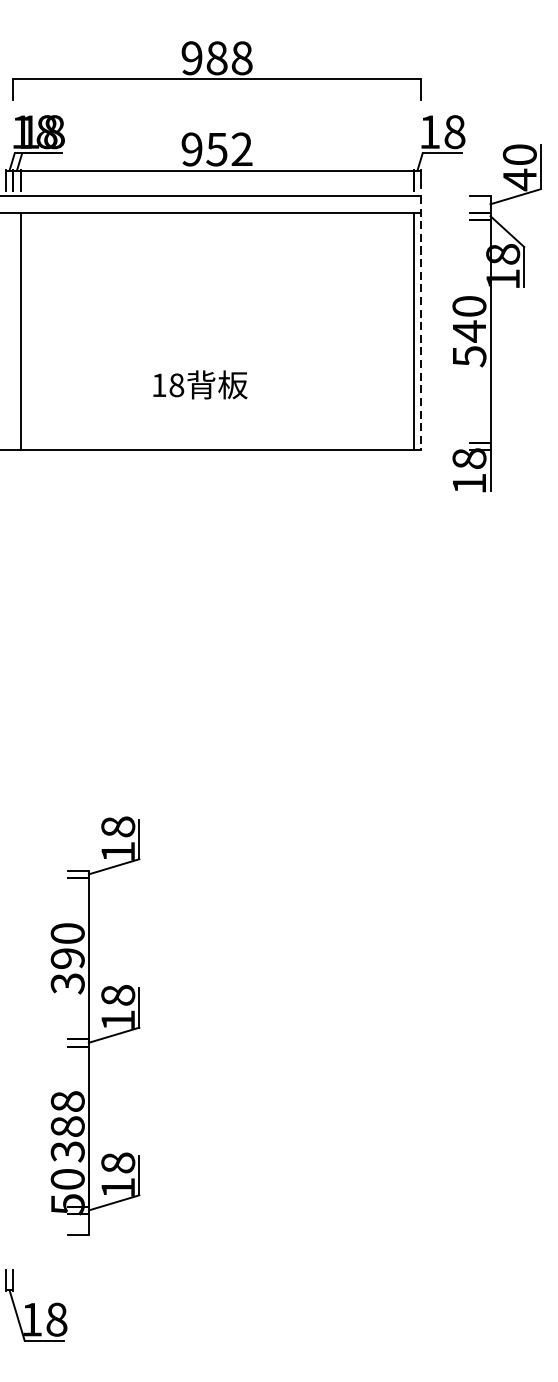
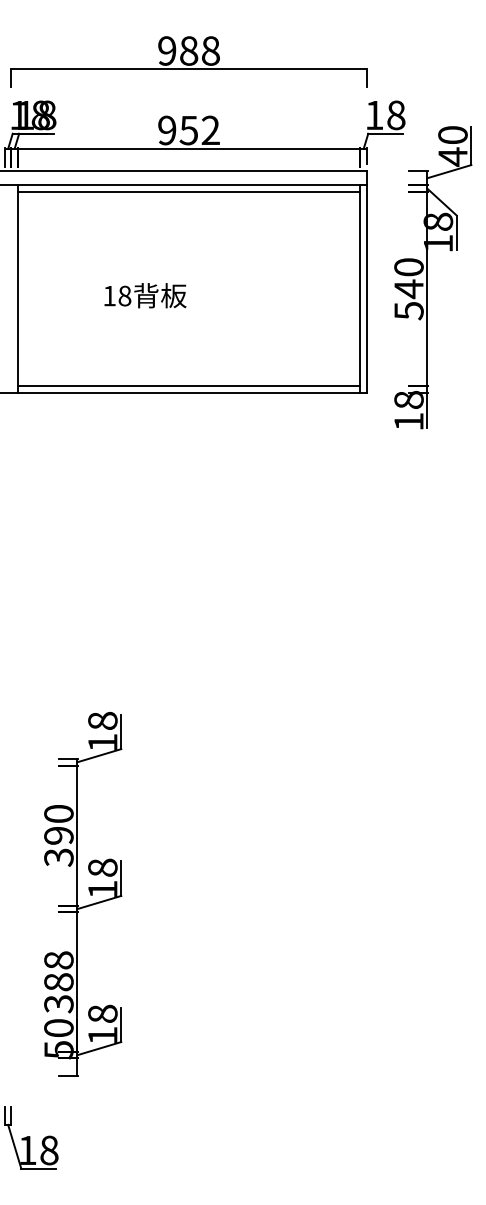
line: (216, 219) -> (188, 191), added
line: (420, 322) -> (366, 281), dashed -> solid
text: (200, 384) -> (145, 295), moved
line: (216, 443) -> (188, 386), added

